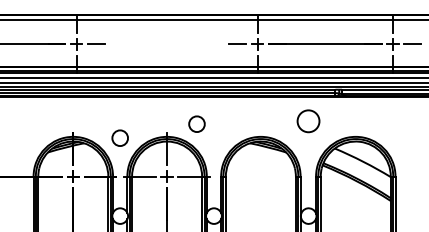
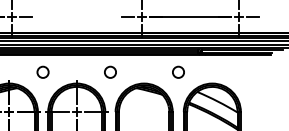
circle: (308, 120) -> (178, 71), size x0.71
circle: (196, 123) -> (110, 71), moved
circle: (119, 137) -> (42, 71), moved

